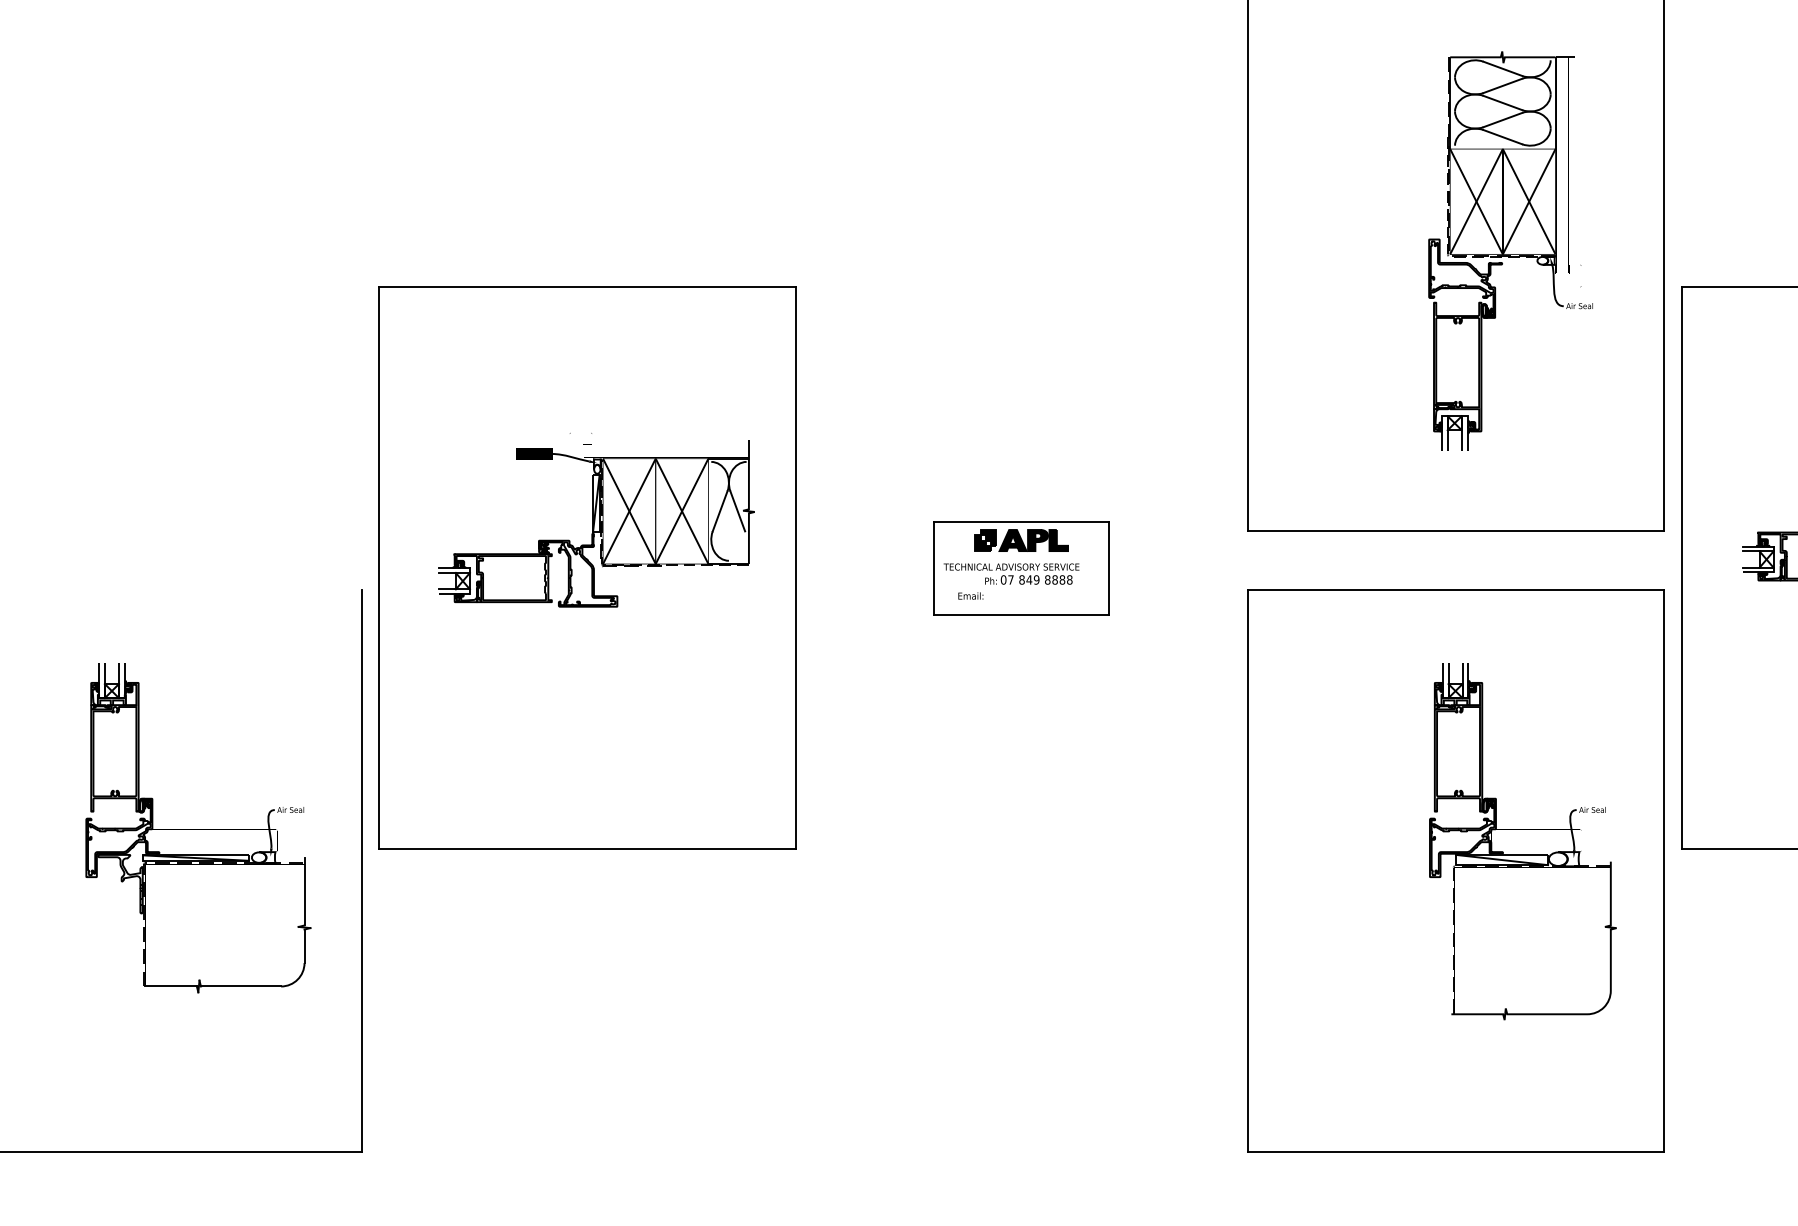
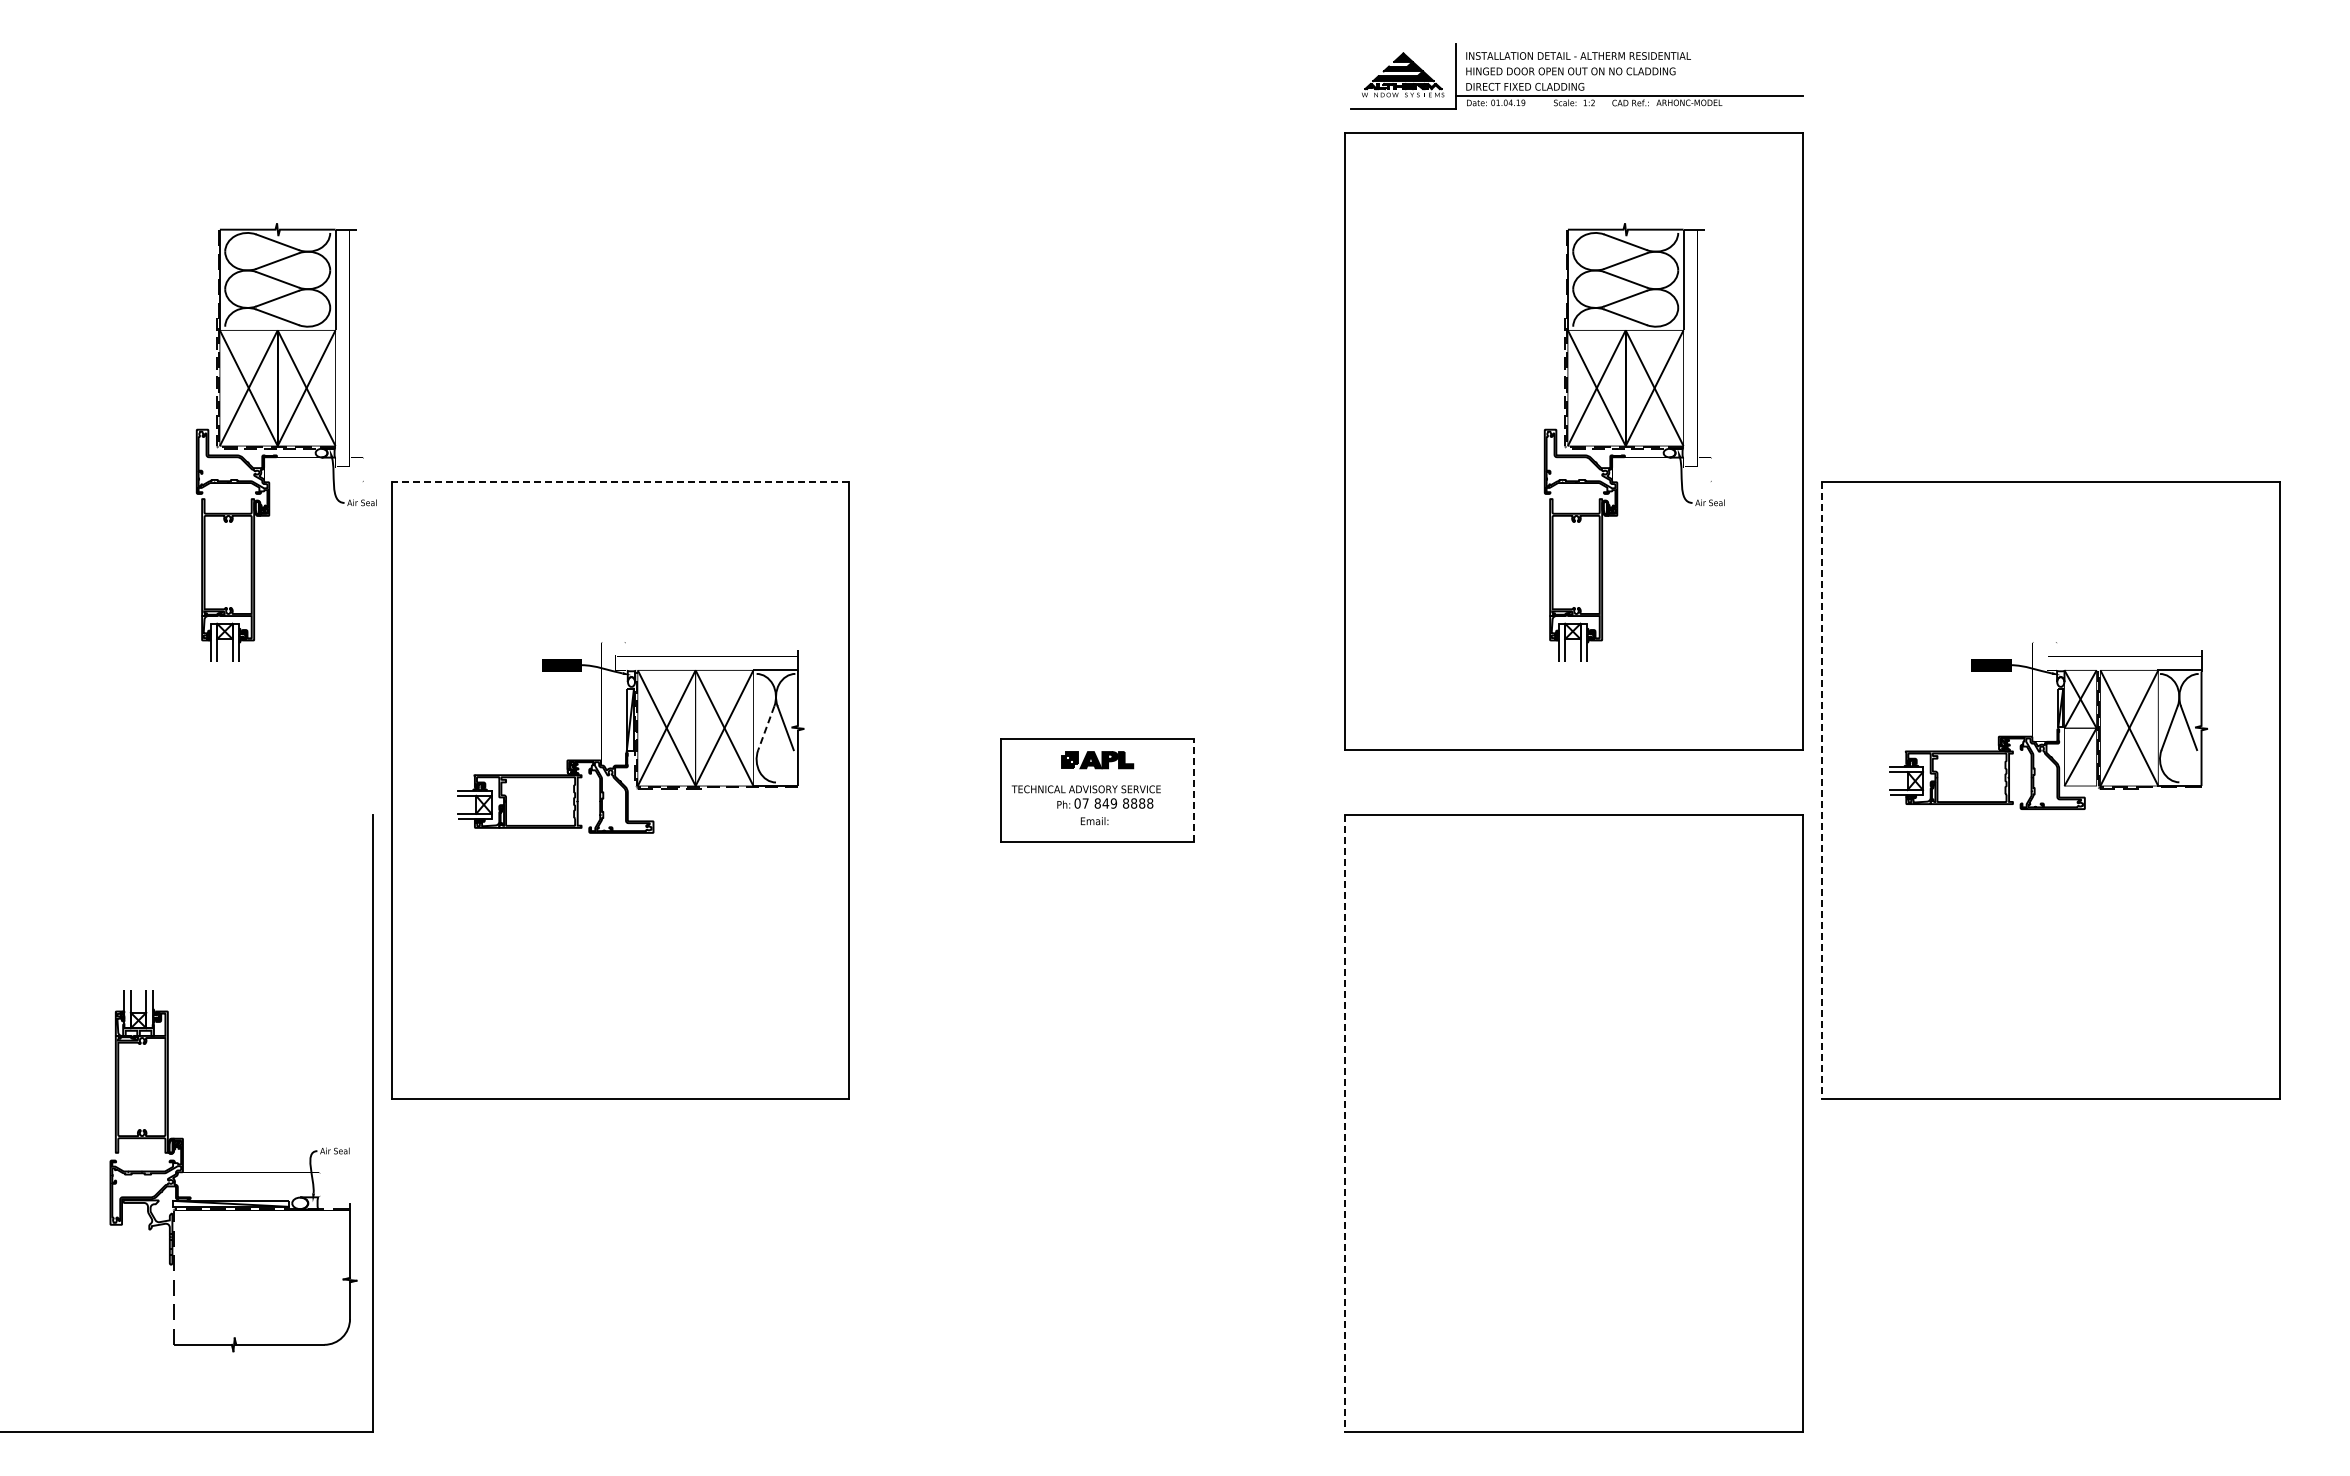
part: (282, 251) -> (285, 442), added
line: (587, 287) -> (620, 482), solid -> dashed
line: (720, 511) -> (766, 728), solid -> dashed
part: (1021, 539) -> (1097, 759), size x0.7
line: (1109, 568) -> (1193, 790), solid -> dashed
line: (1682, 568) -> (1822, 790), solid -> dashed
text: (970, 596) -> (1094, 821), moved
part: (198, 828) -> (233, 1171), moved
part: (1522, 841) -> (1647, 1090), removed
line: (1247, 871) -> (1345, 1123), solid -> dashed

